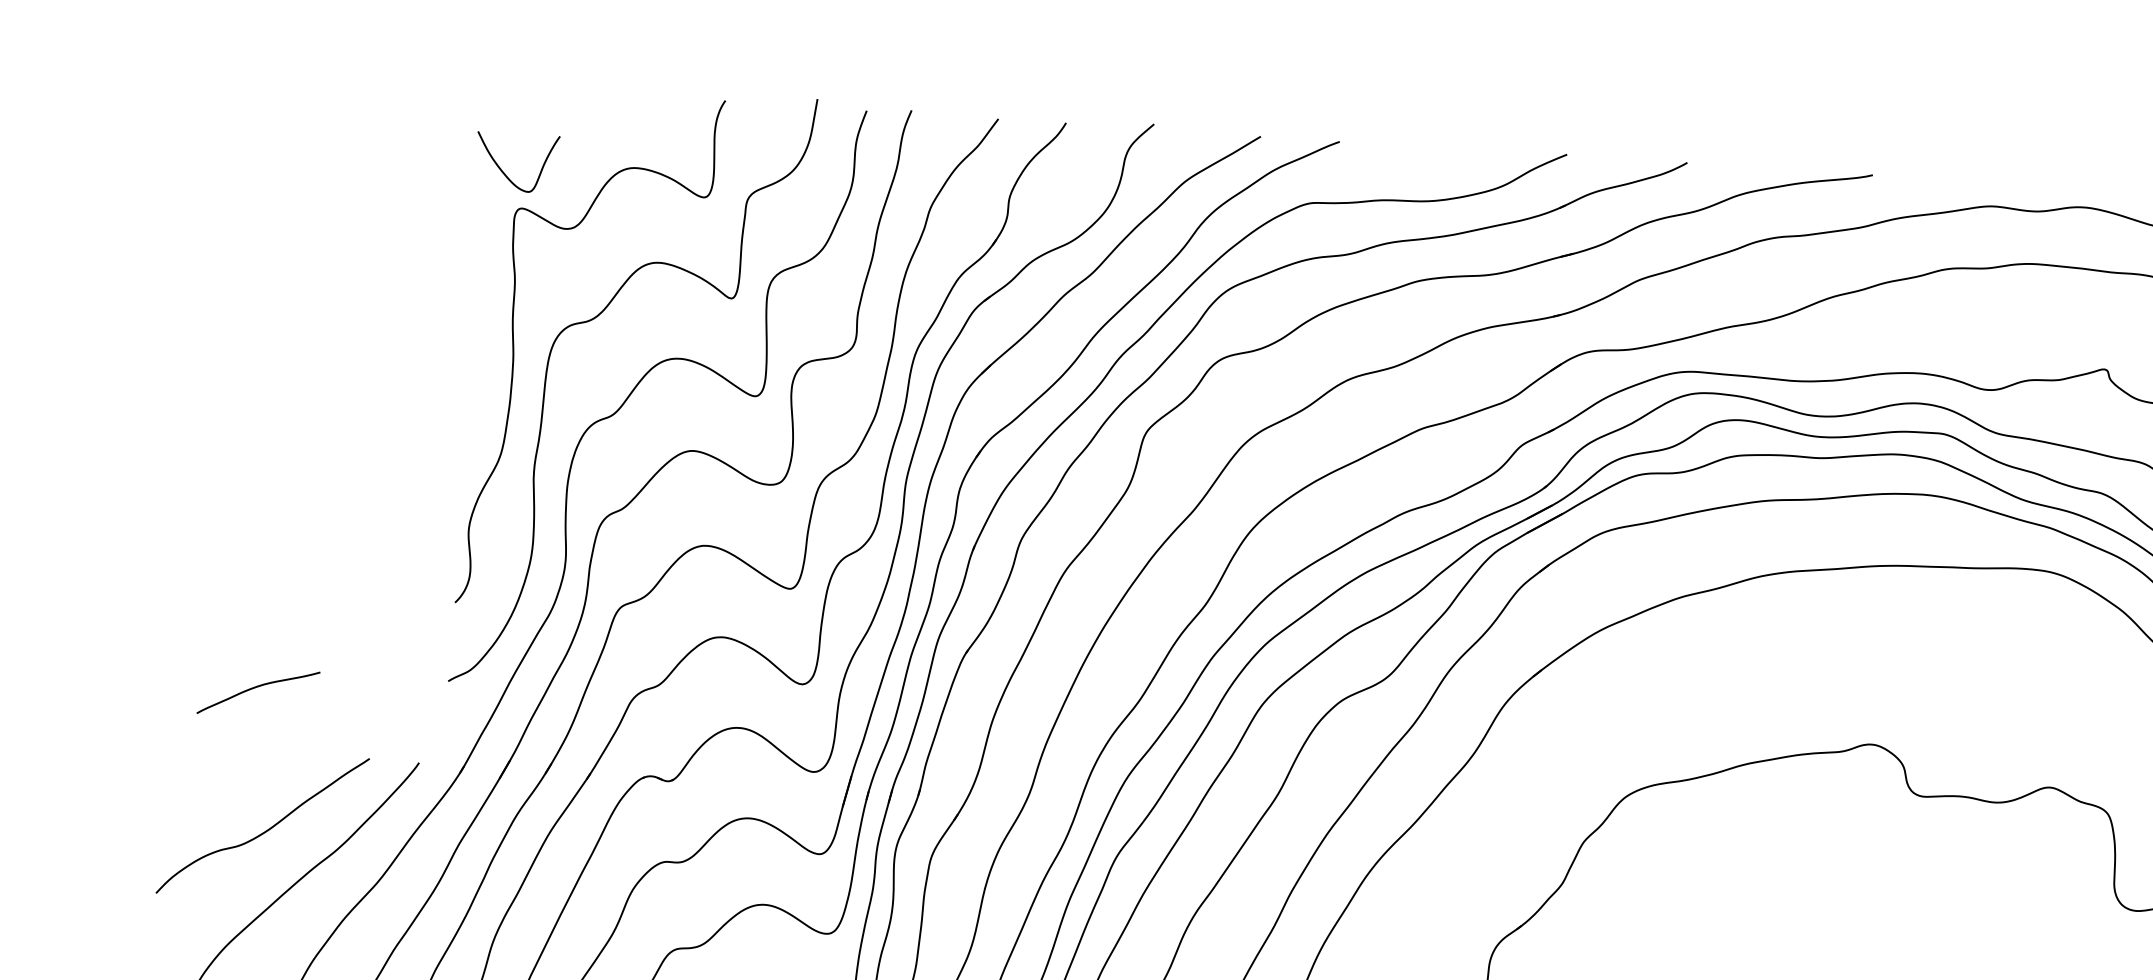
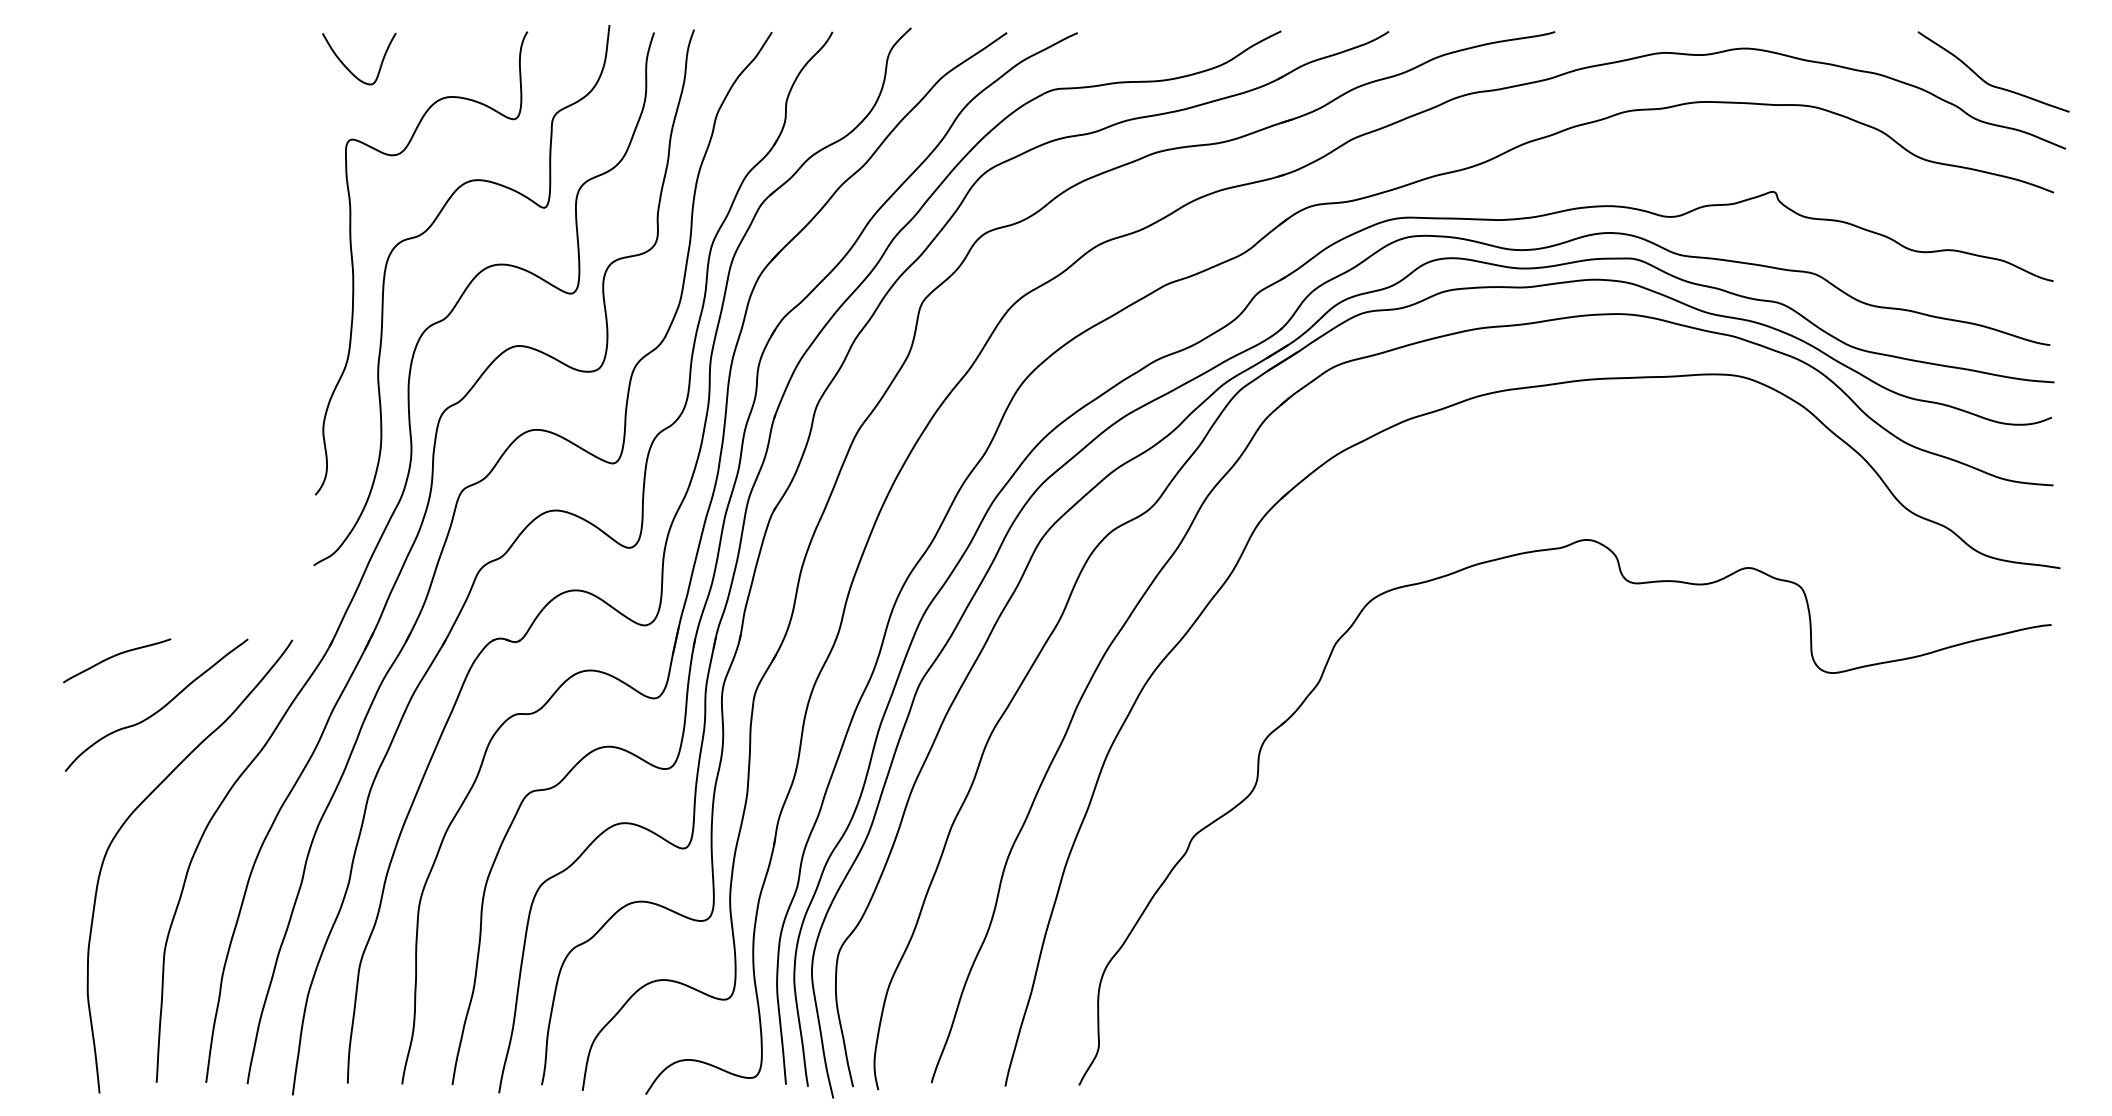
curve: (504, 172) -> (348, 68), moved
curve: (256, 687) -> (115, 656), moved

